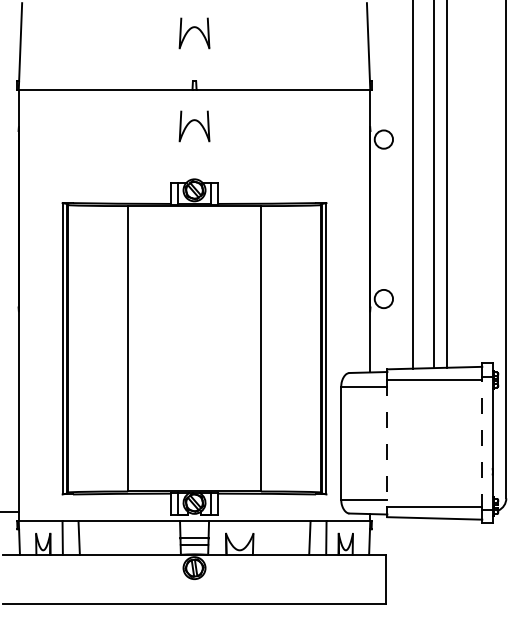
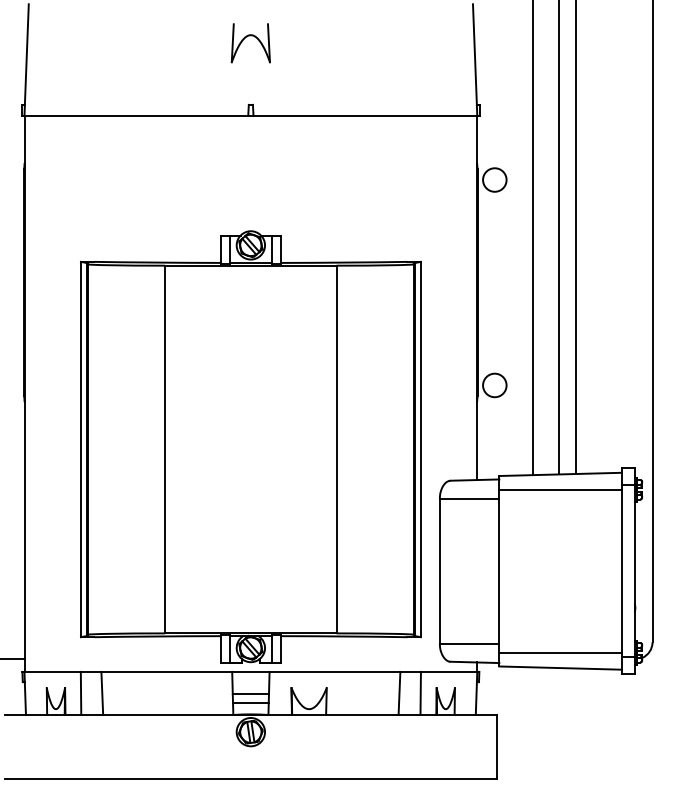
part: (194, 126) -> (250, 163), removed
line: (387, 443) -> (499, 571), dashed -> solid
line: (482, 443) -> (621, 571), dashed -> solid

